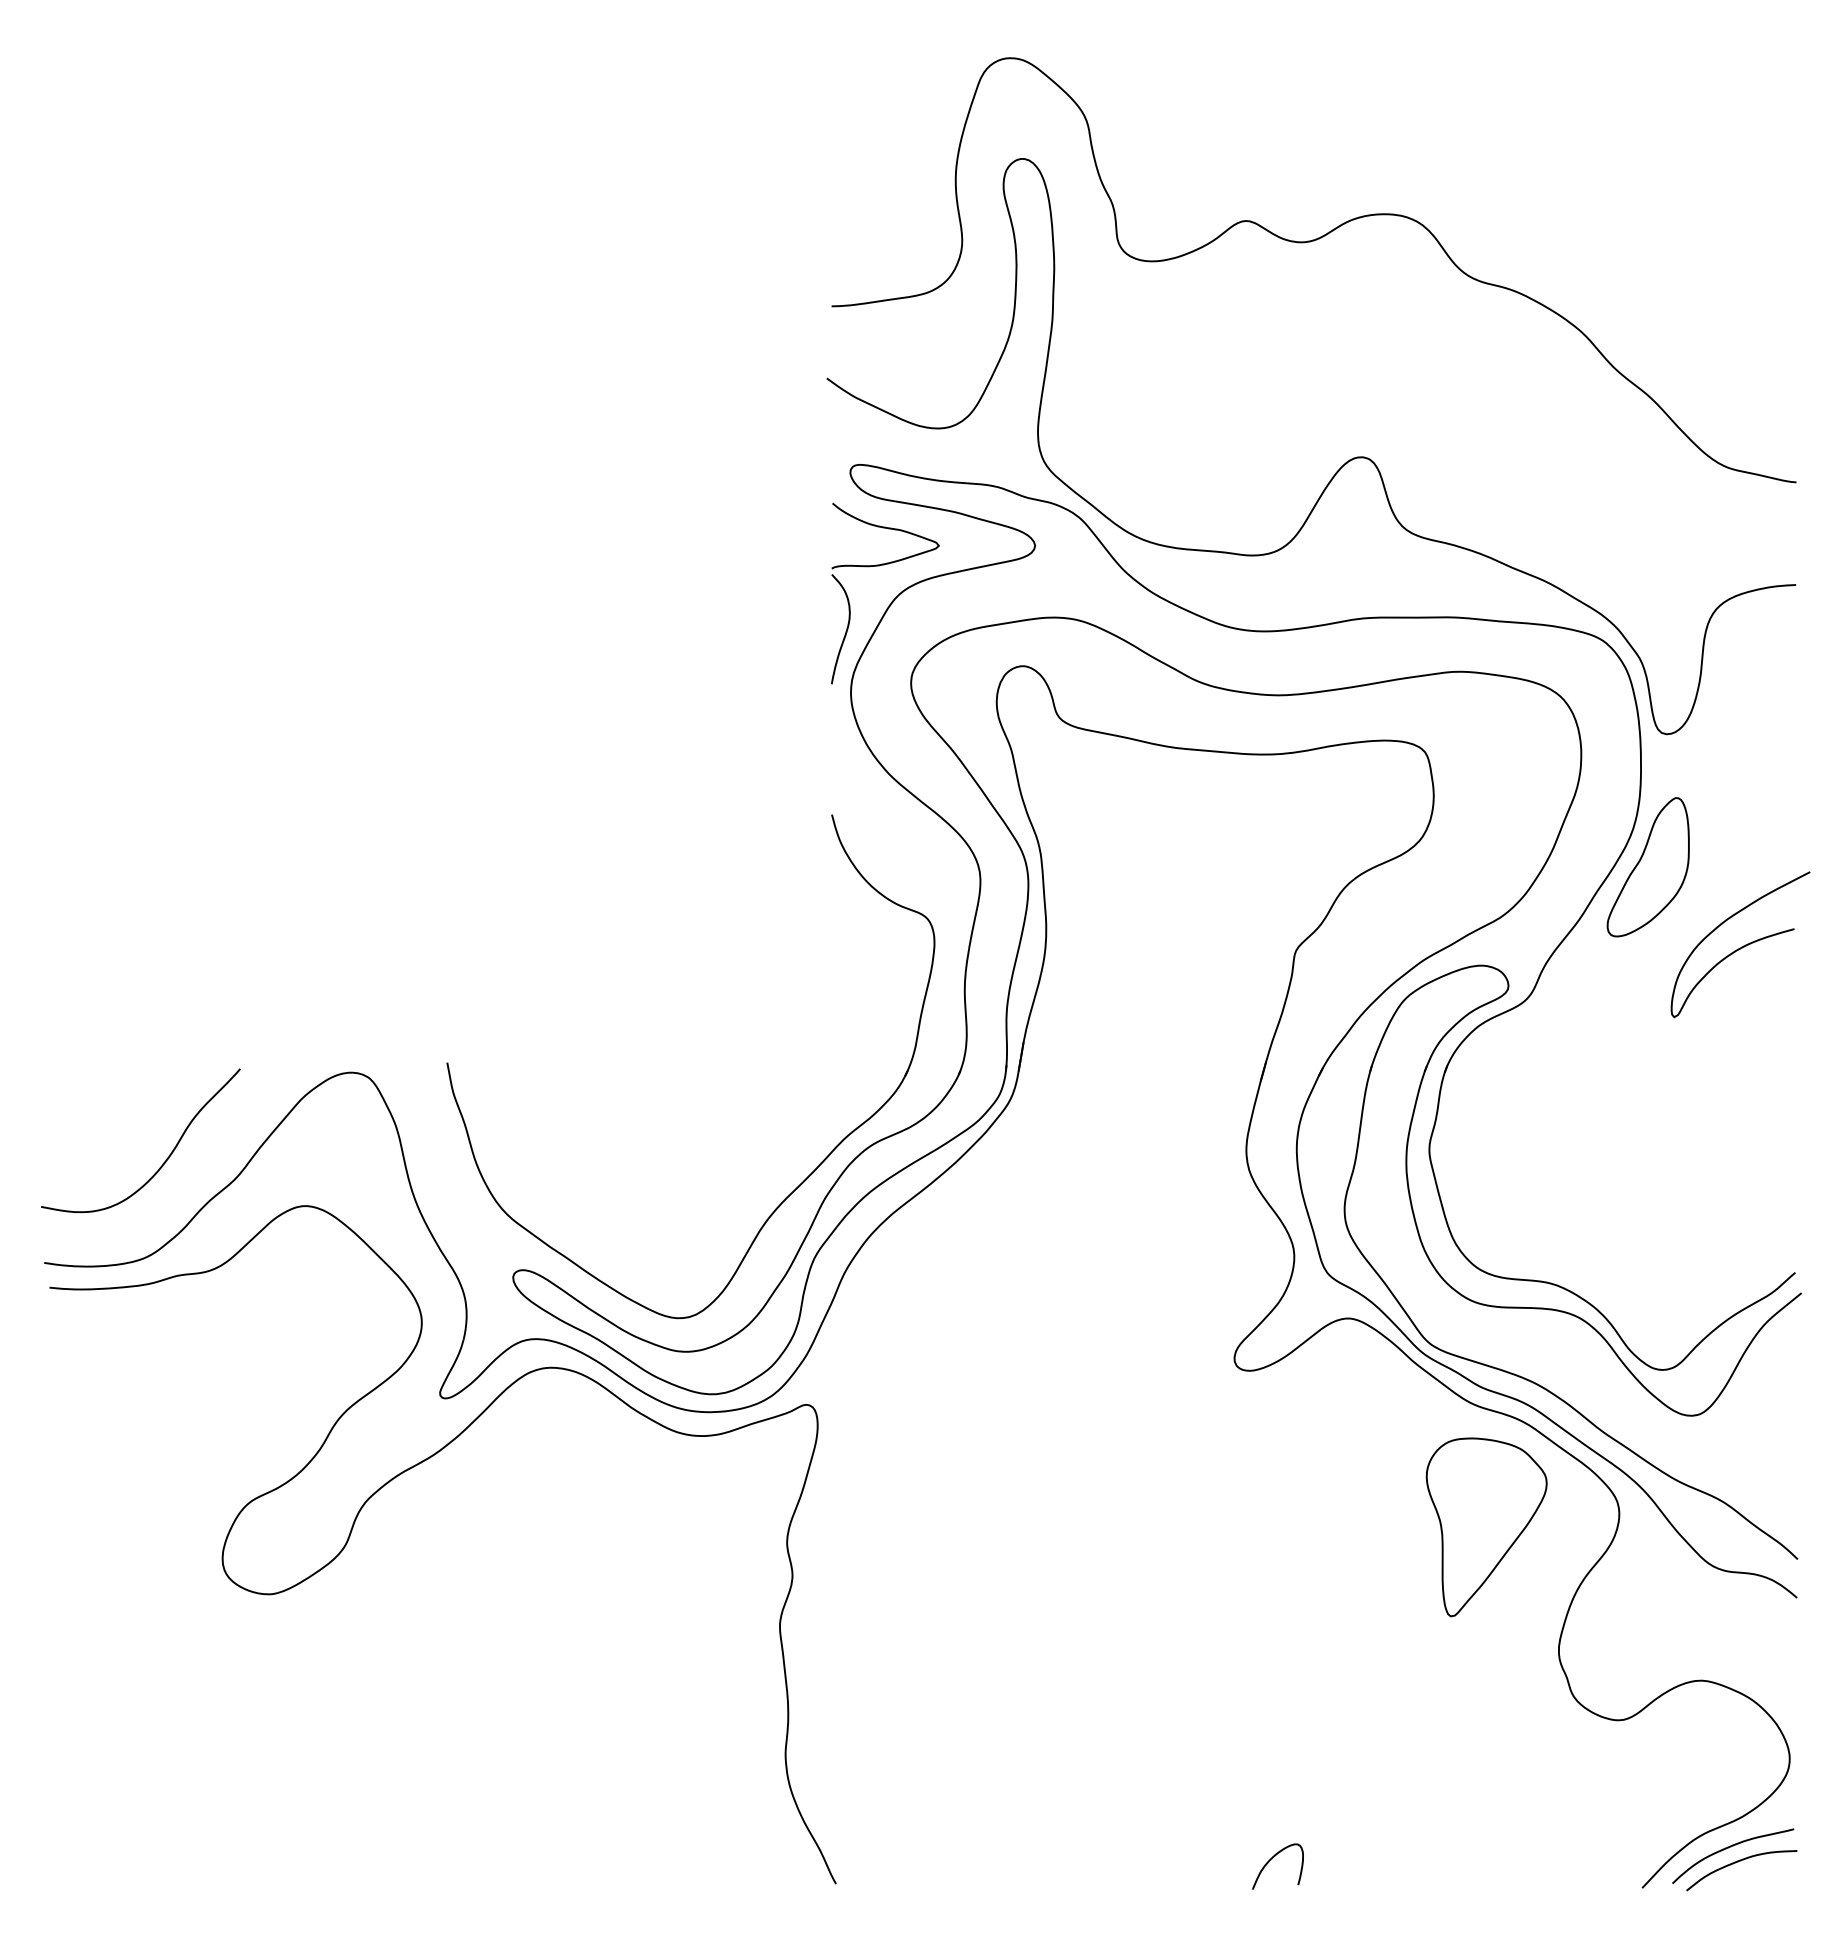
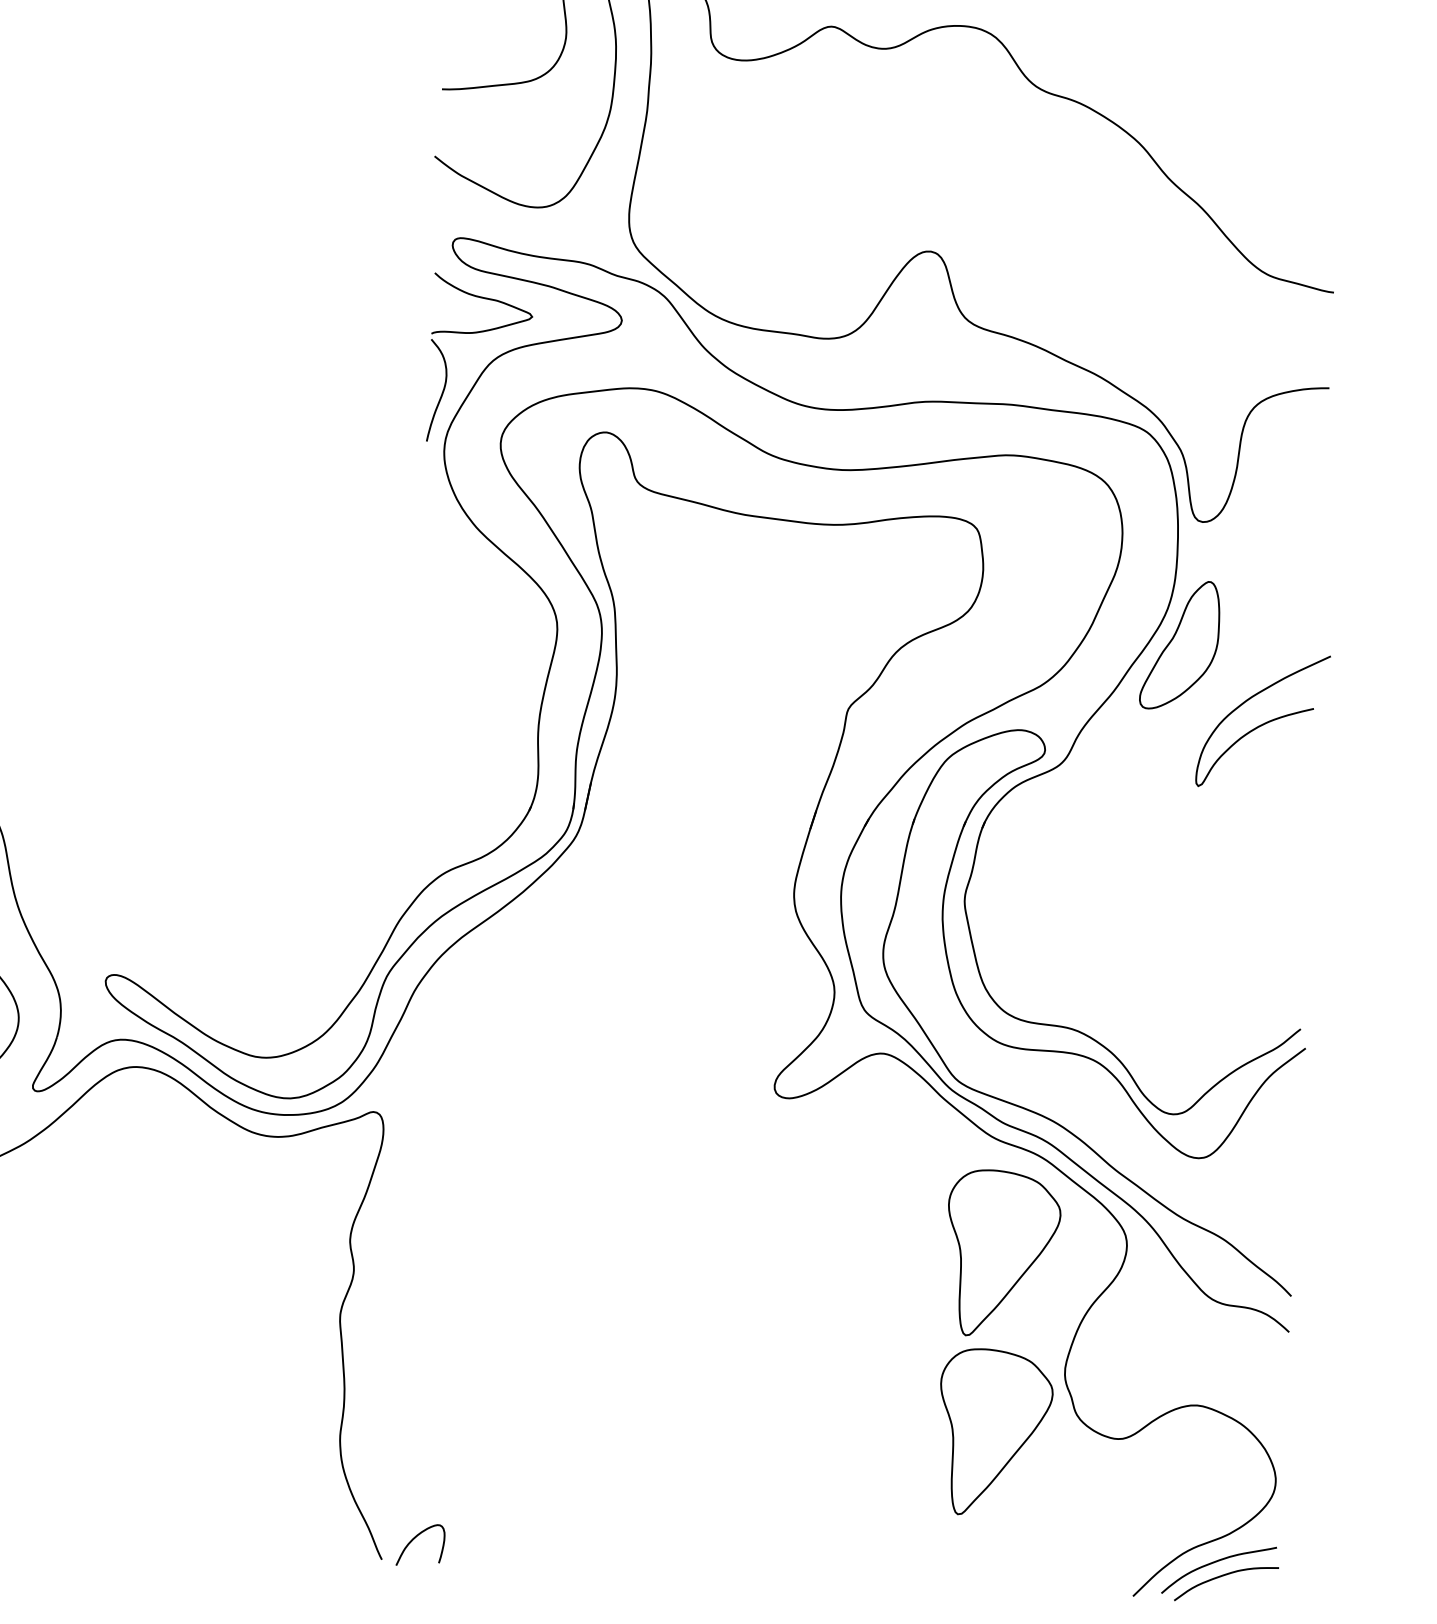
part: (804, 1179) -> (381, 901), removed
part: (1486, 1719) -> (994, 1432), added
curve: (1272, 1859) -> (415, 1538), moved

